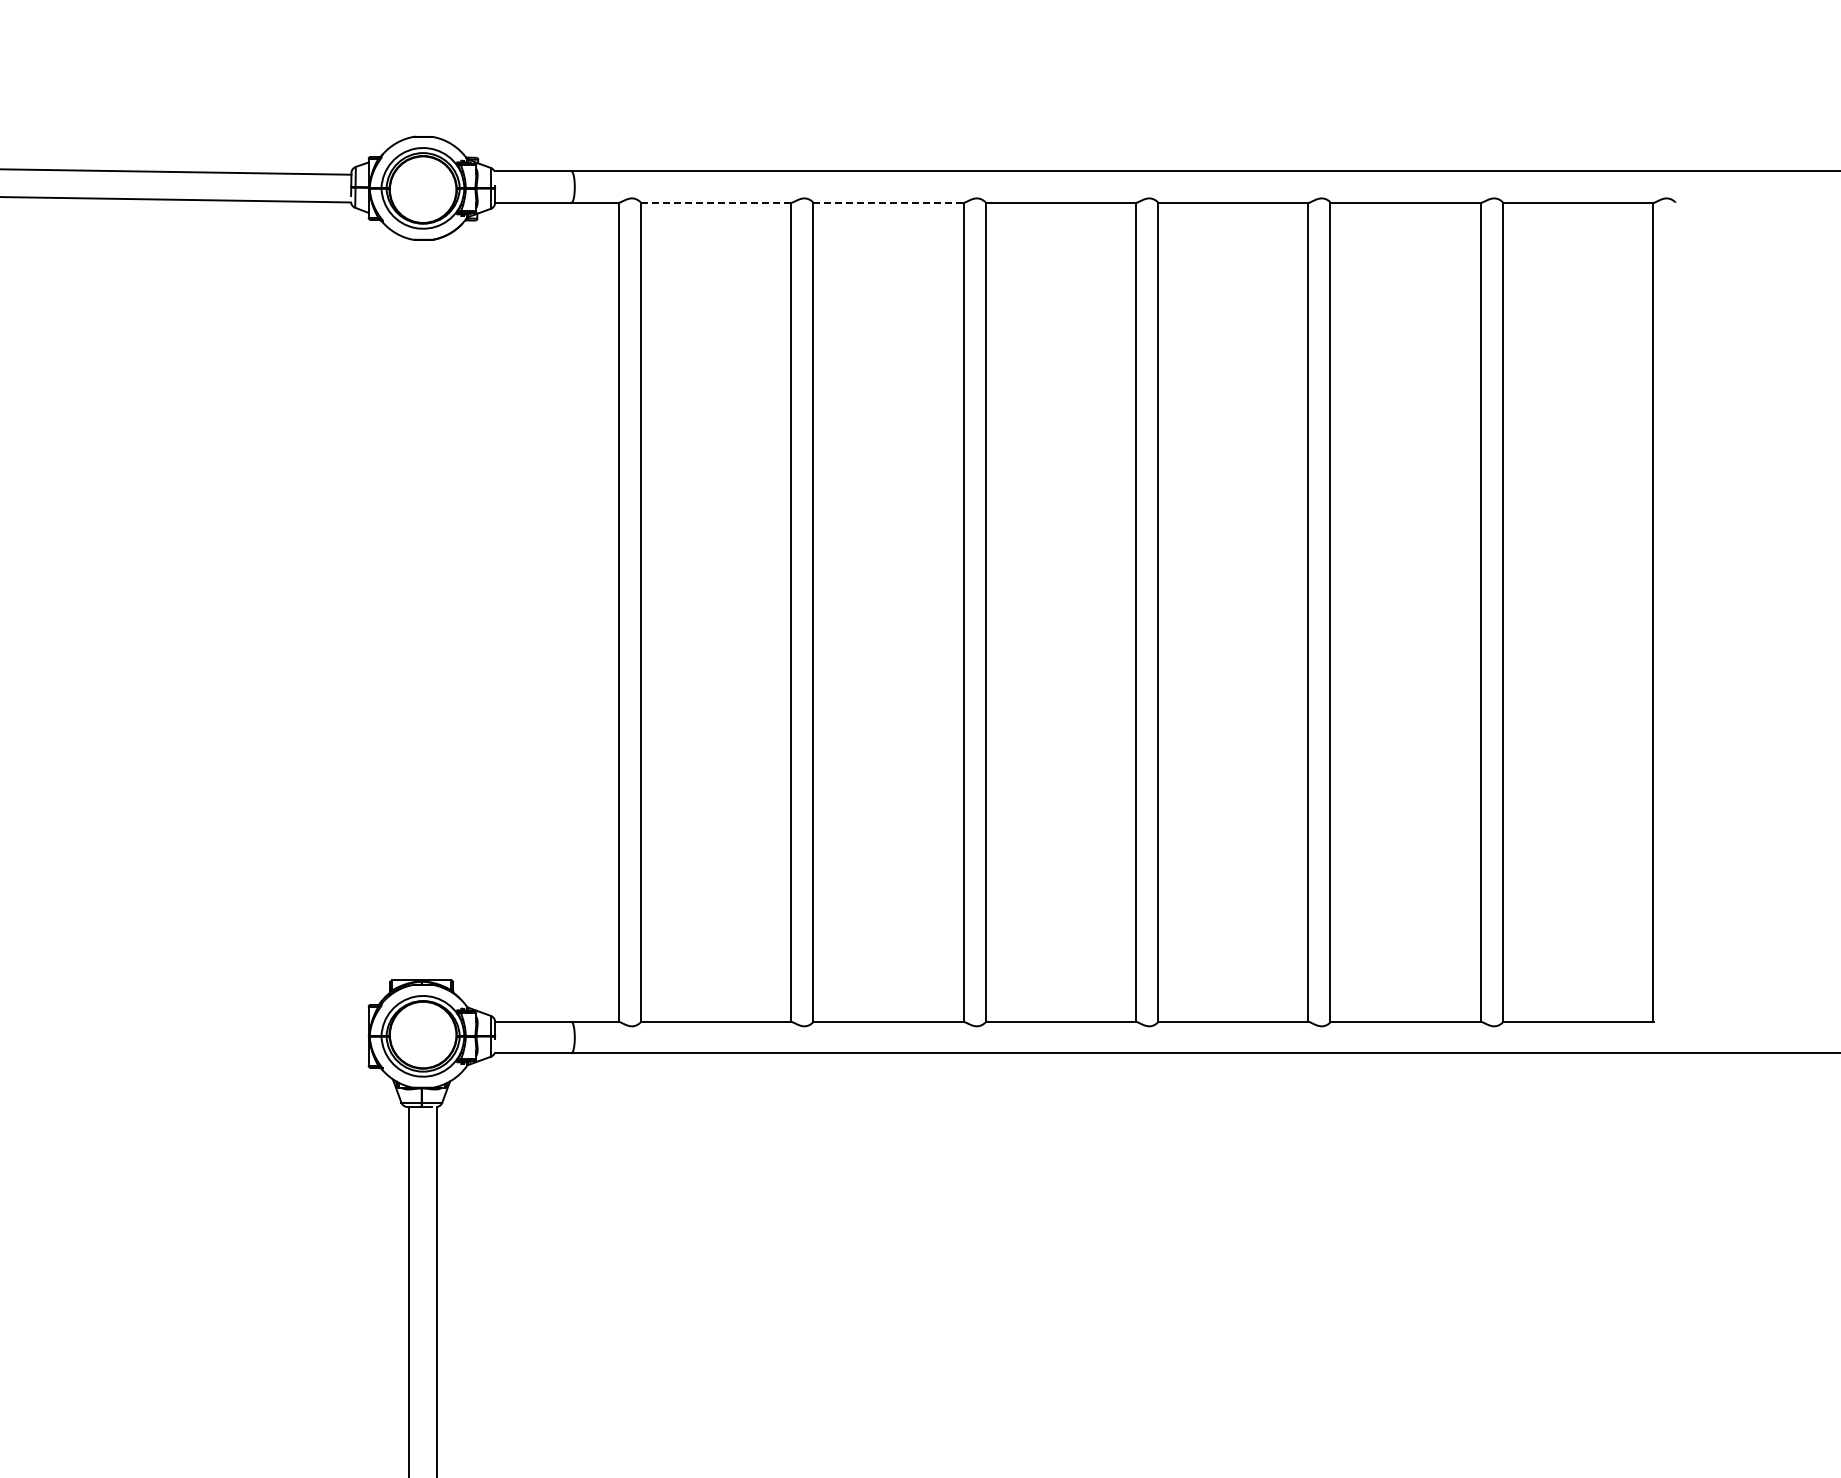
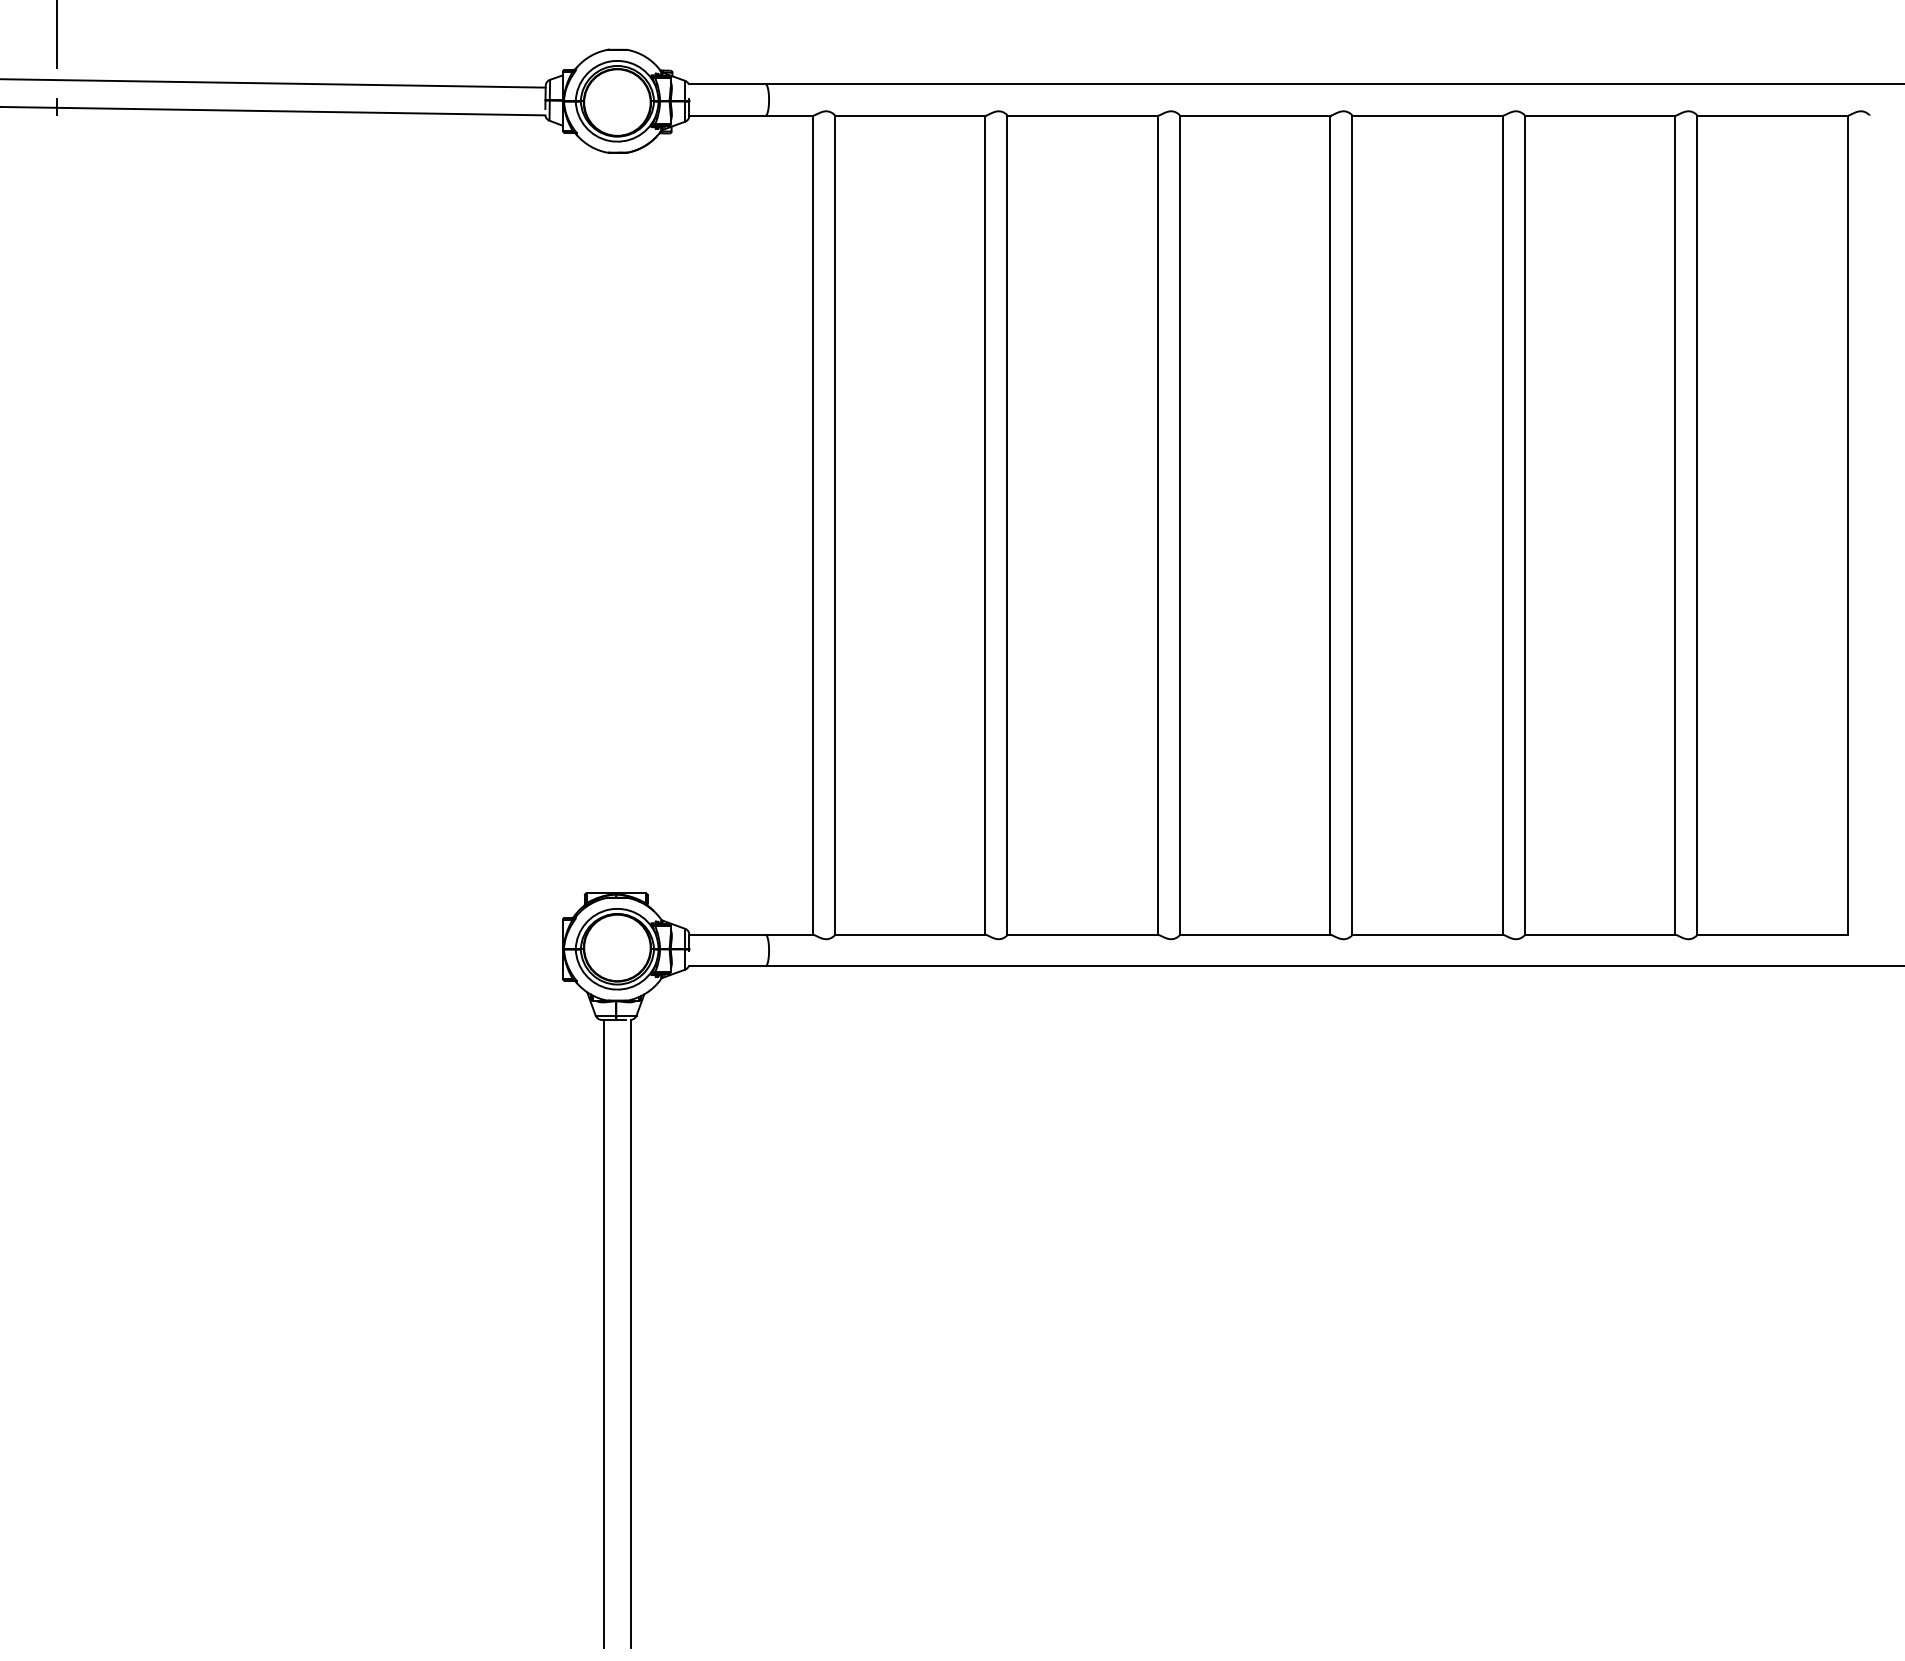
line: (716, 202) -> (910, 115), dashed -> solid
line: (889, 202) -> (1083, 115), dashed -> solid

